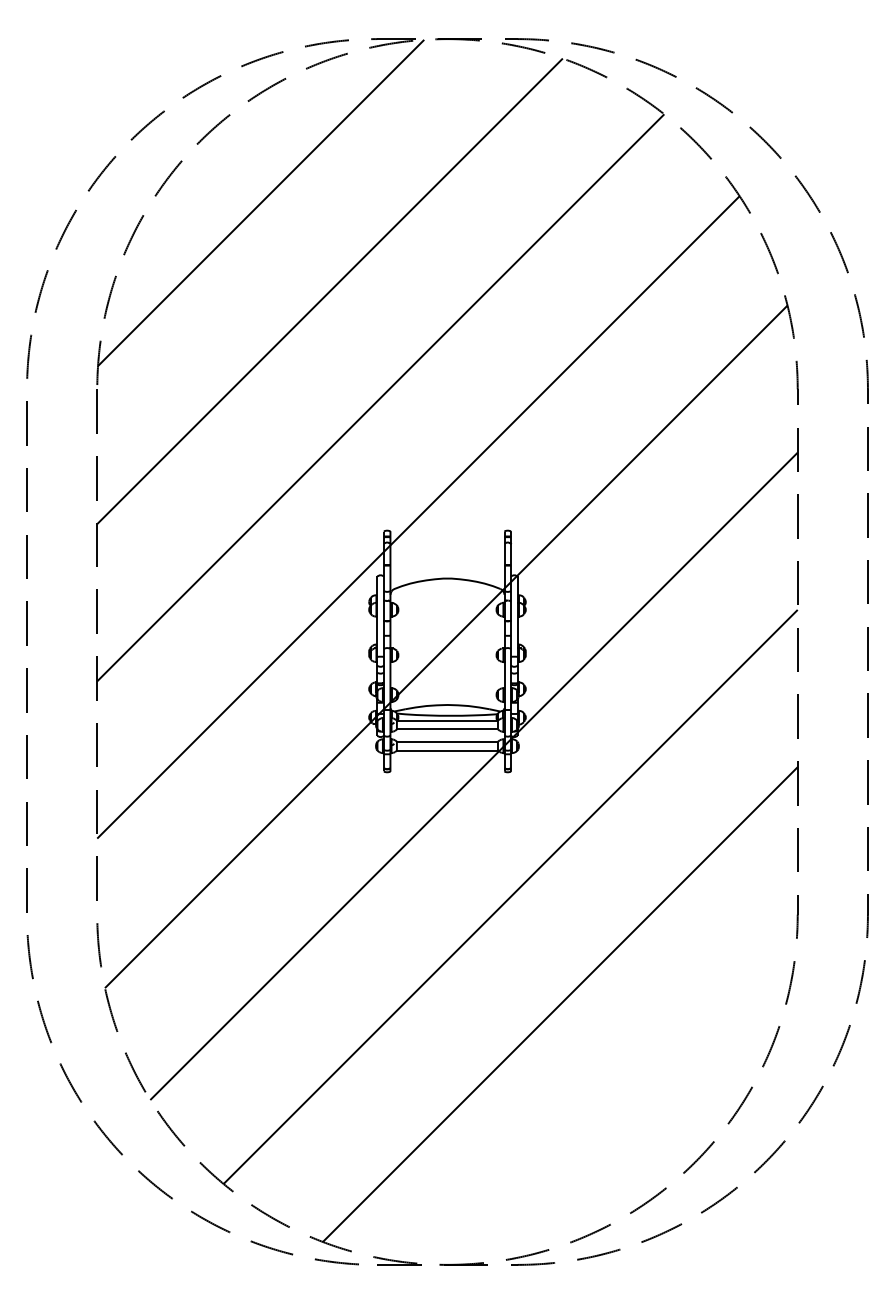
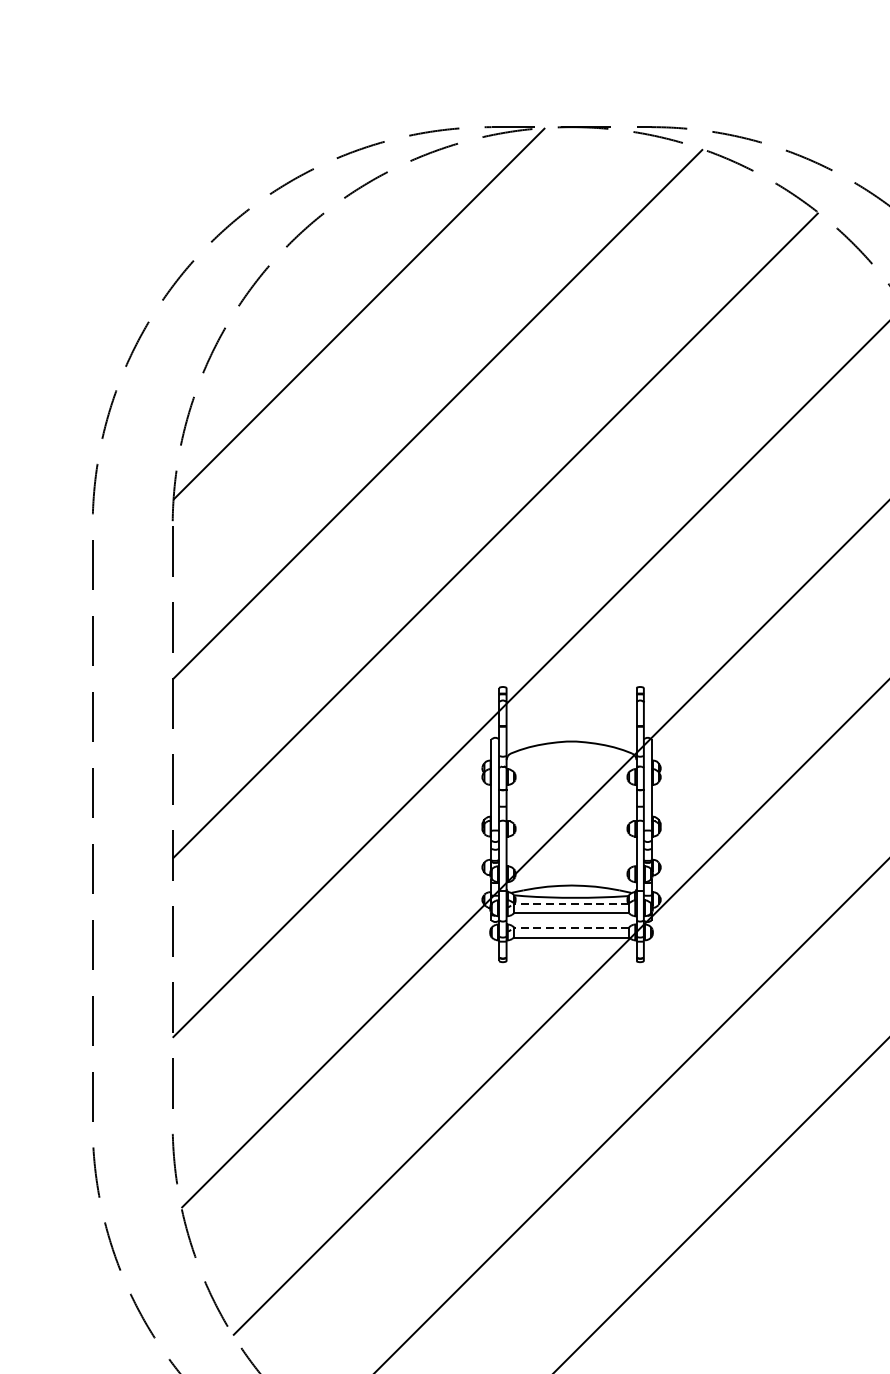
line: (447, 720) -> (571, 903), solid -> dashed
line: (447, 742) -> (571, 928), solid -> dashed

